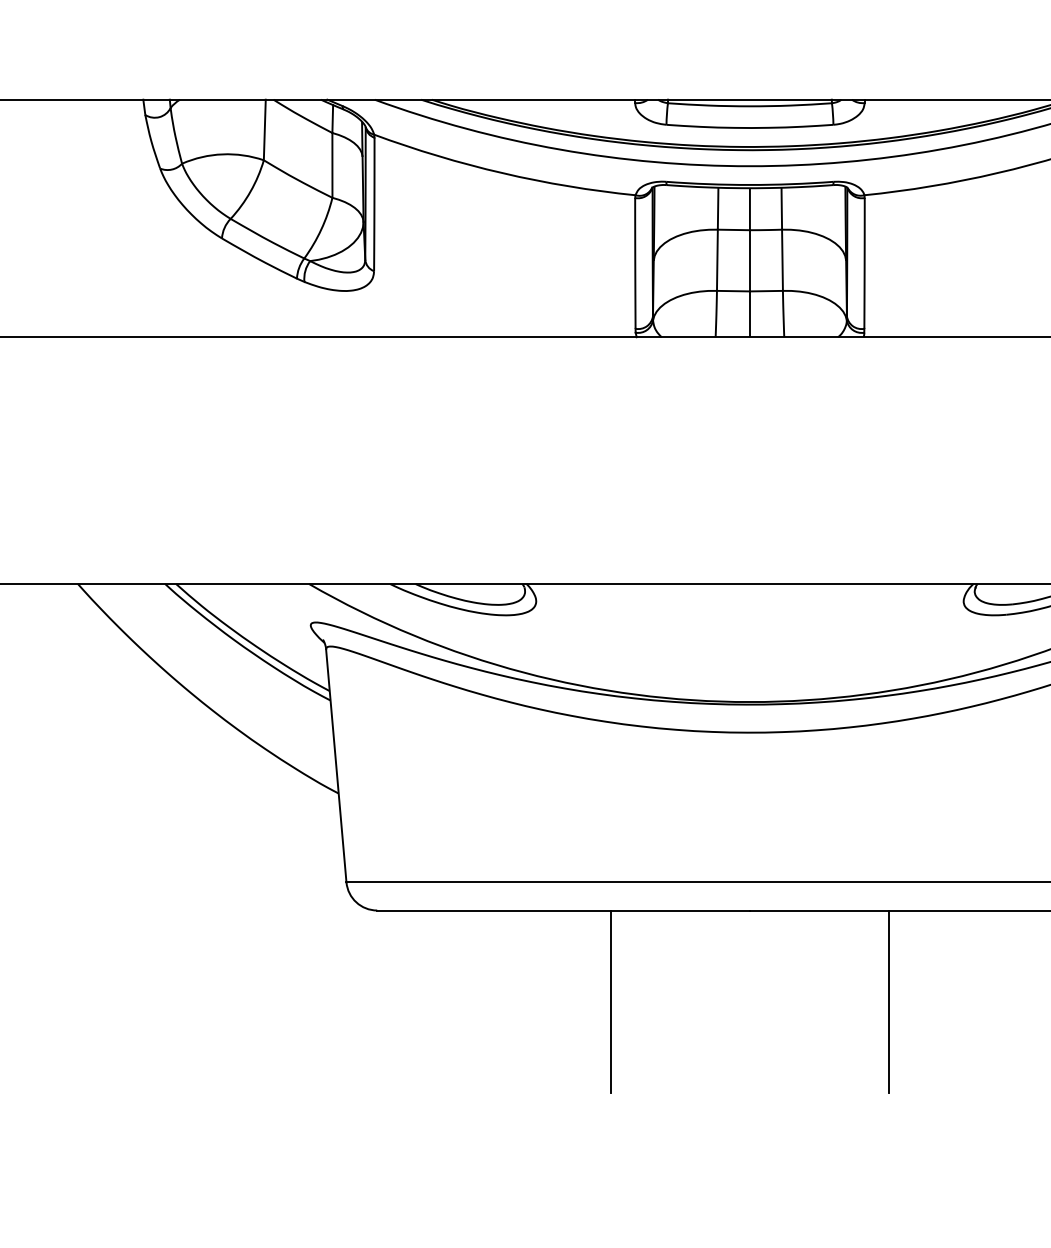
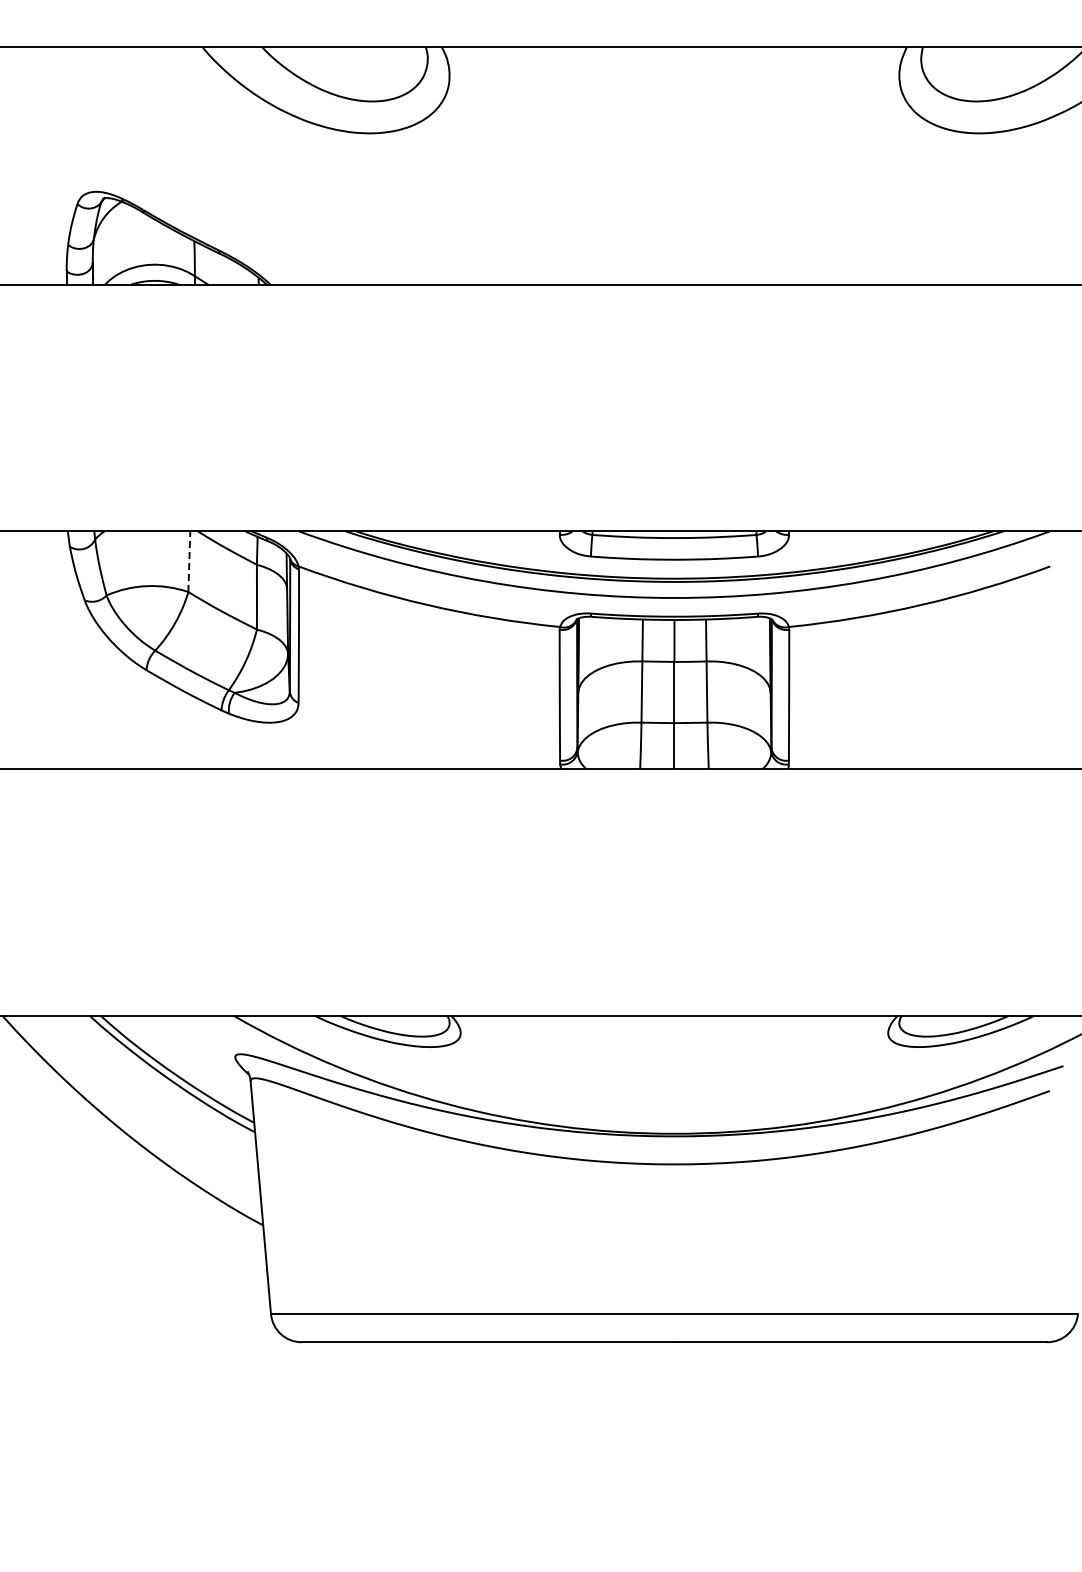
line: (264, 129) -> (189, 561), solid -> dashed
line: (610, 1001) -> (535, 1433), removed
line: (888, 1001) -> (813, 1433), removed

